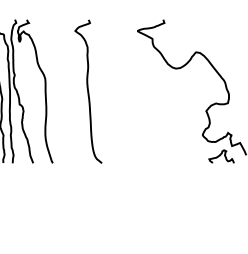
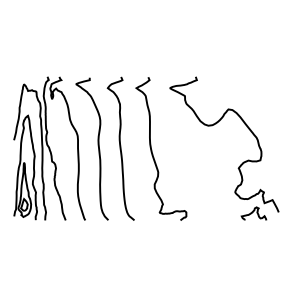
curve: (65, 88) -> (97, 145), added
curve: (120, 92) -> (152, 149), added

